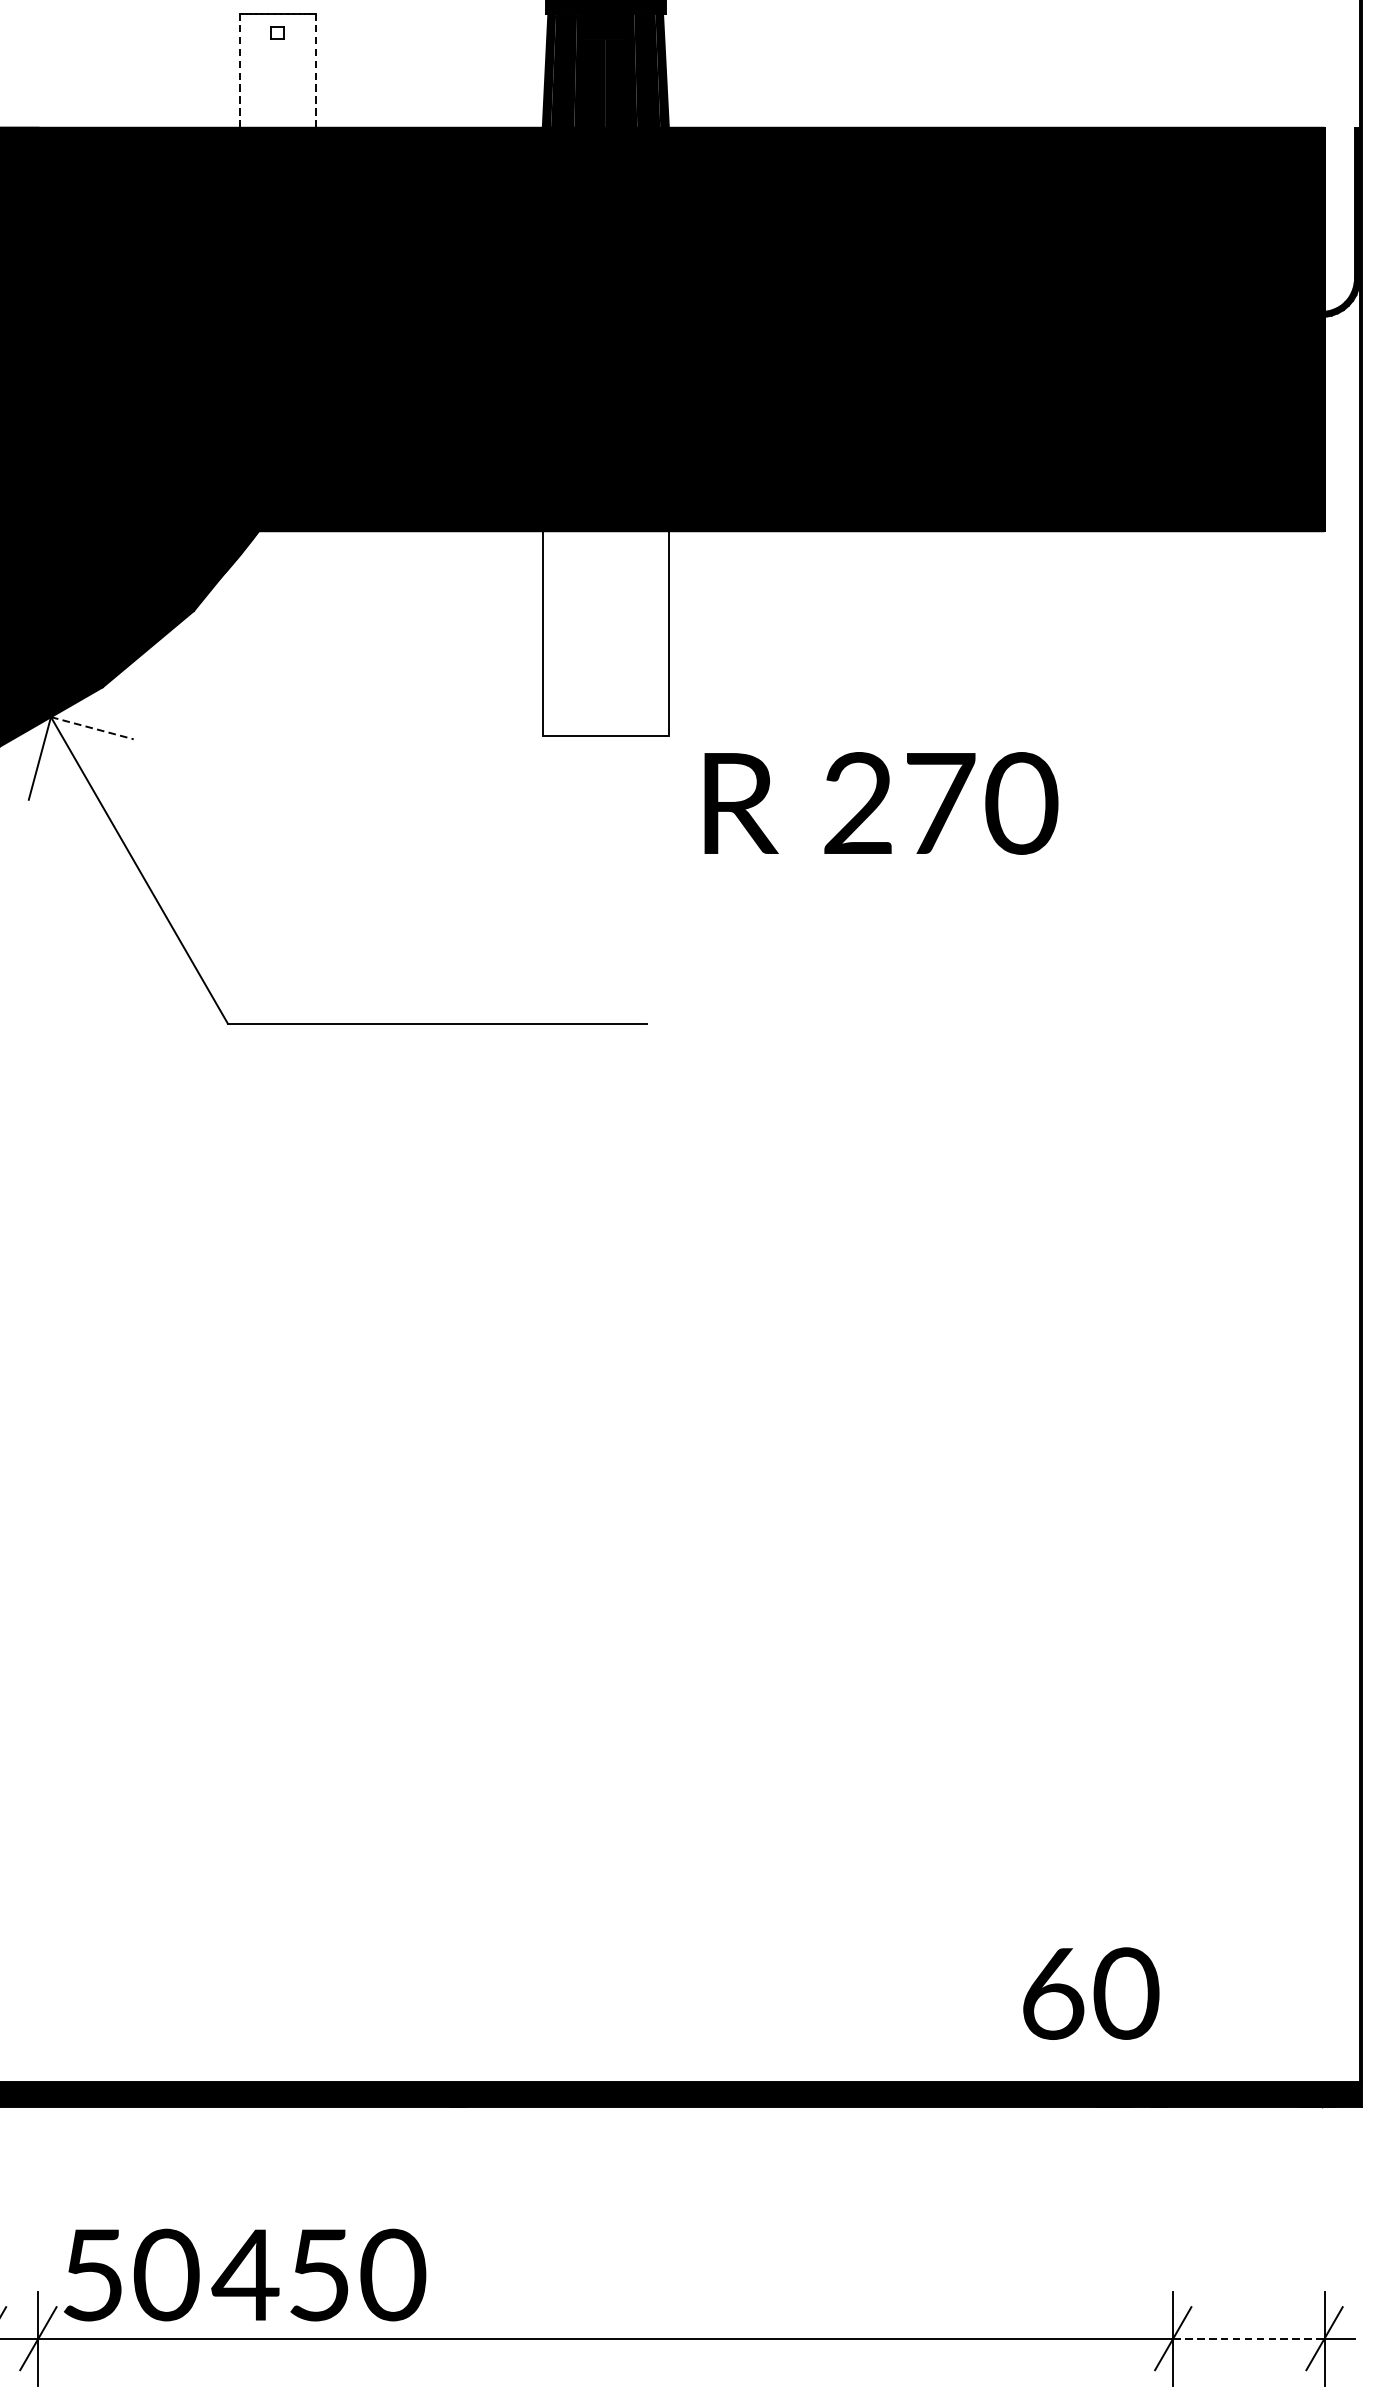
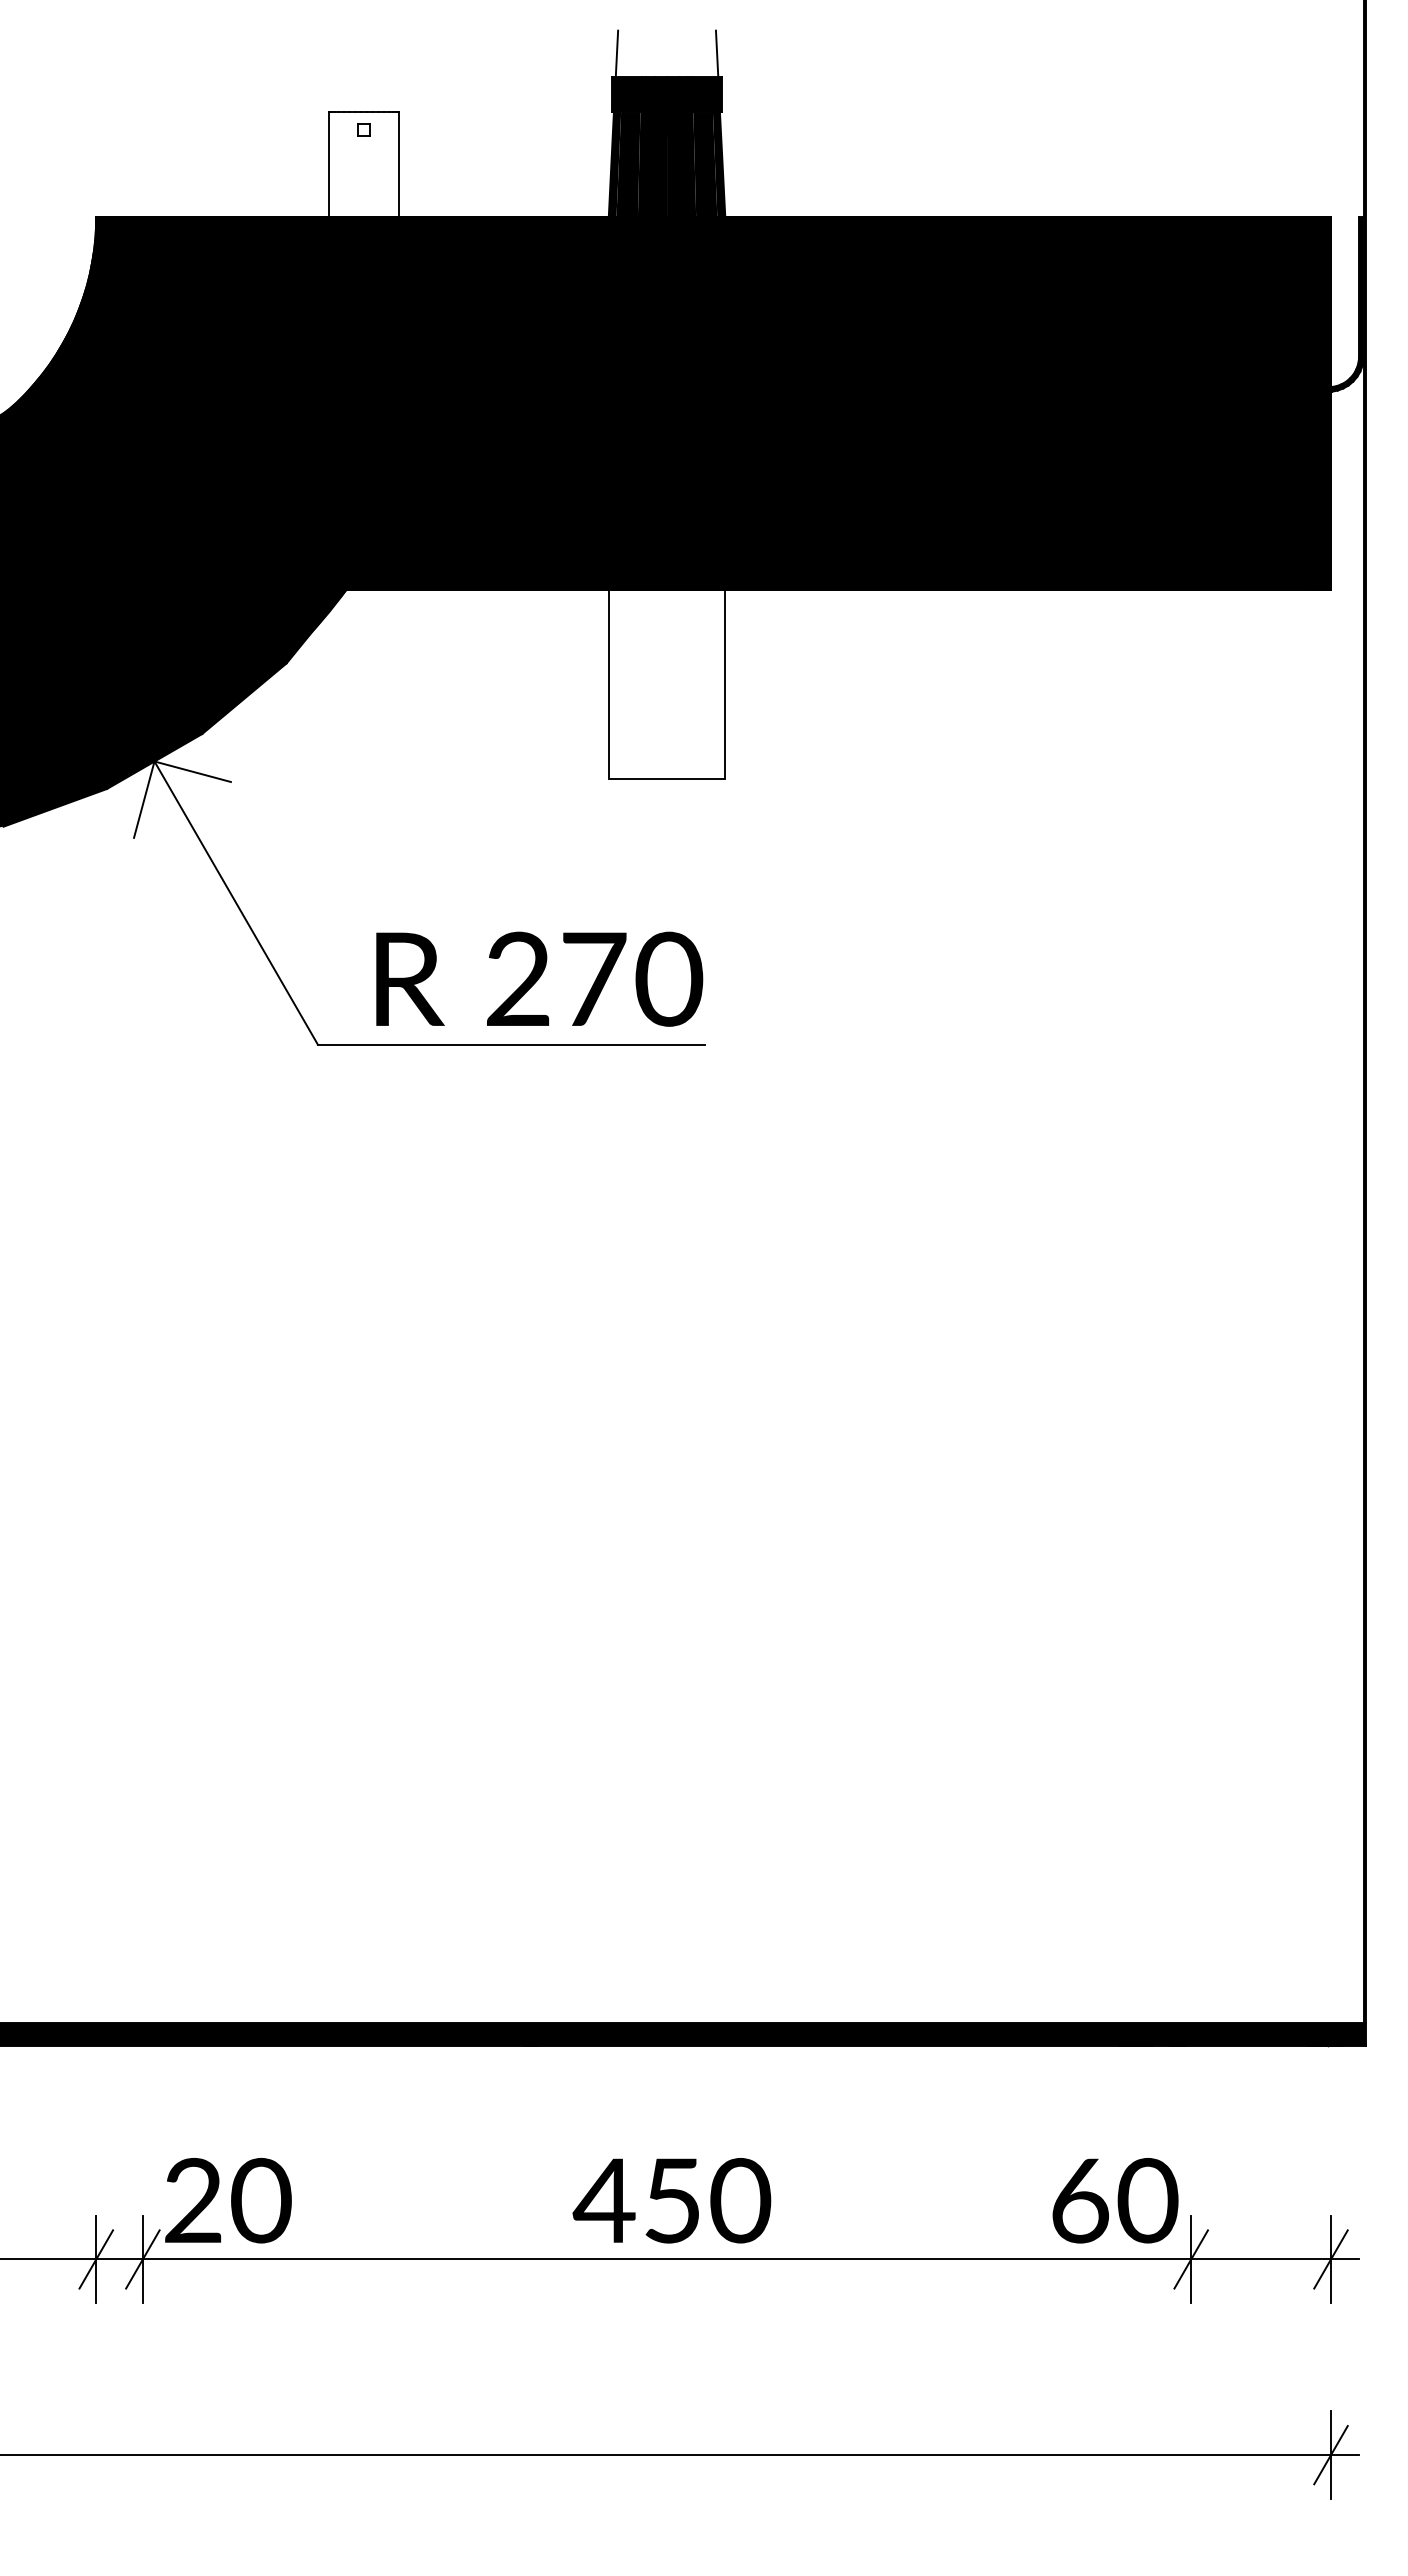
line: (240, 70) -> (329, 164), dashed -> solid
line: (316, 70) -> (399, 164), dashed -> solid
line: (92, 727) -> (192, 771), dashed -> solid
text: (881, 802) -> (539, 978), moved
text: (1091, 1993) -> (1115, 2200), moved
text: (93, 2274) -> (193, 2200), 50 -> 20
text: (318, 2274) -> (671, 2200), moved
line: (1249, 2338) -> (1261, 2259), dashed -> solid

